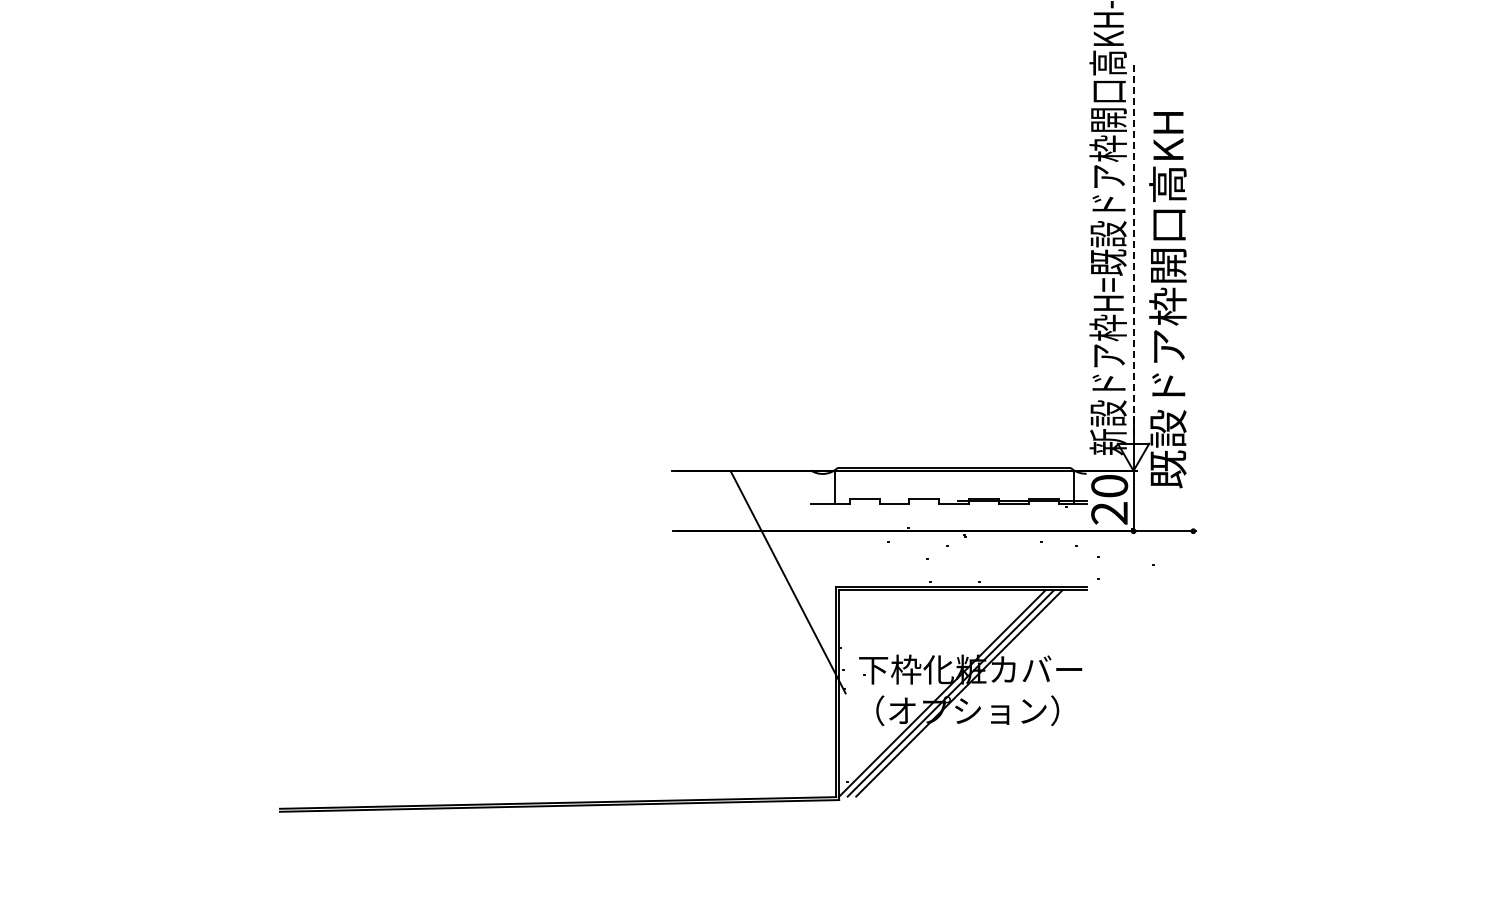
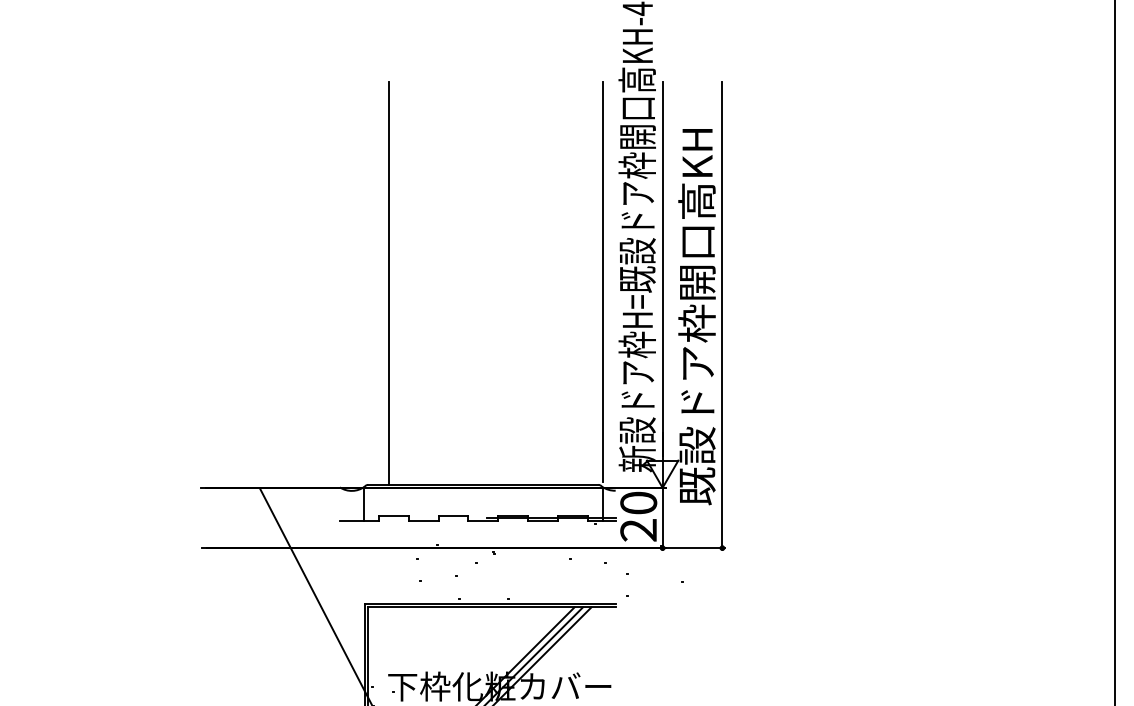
line: (1133, 252) -> (662, 269), dashed -> solid
line: (1073, 264) -> (602, 281), added
line: (860, 266) -> (389, 283), added
line: (1193, 298) -> (722, 315), added

